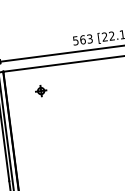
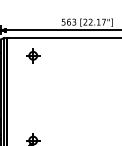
part: (41, 90) -> (33, 55), size x1.67

